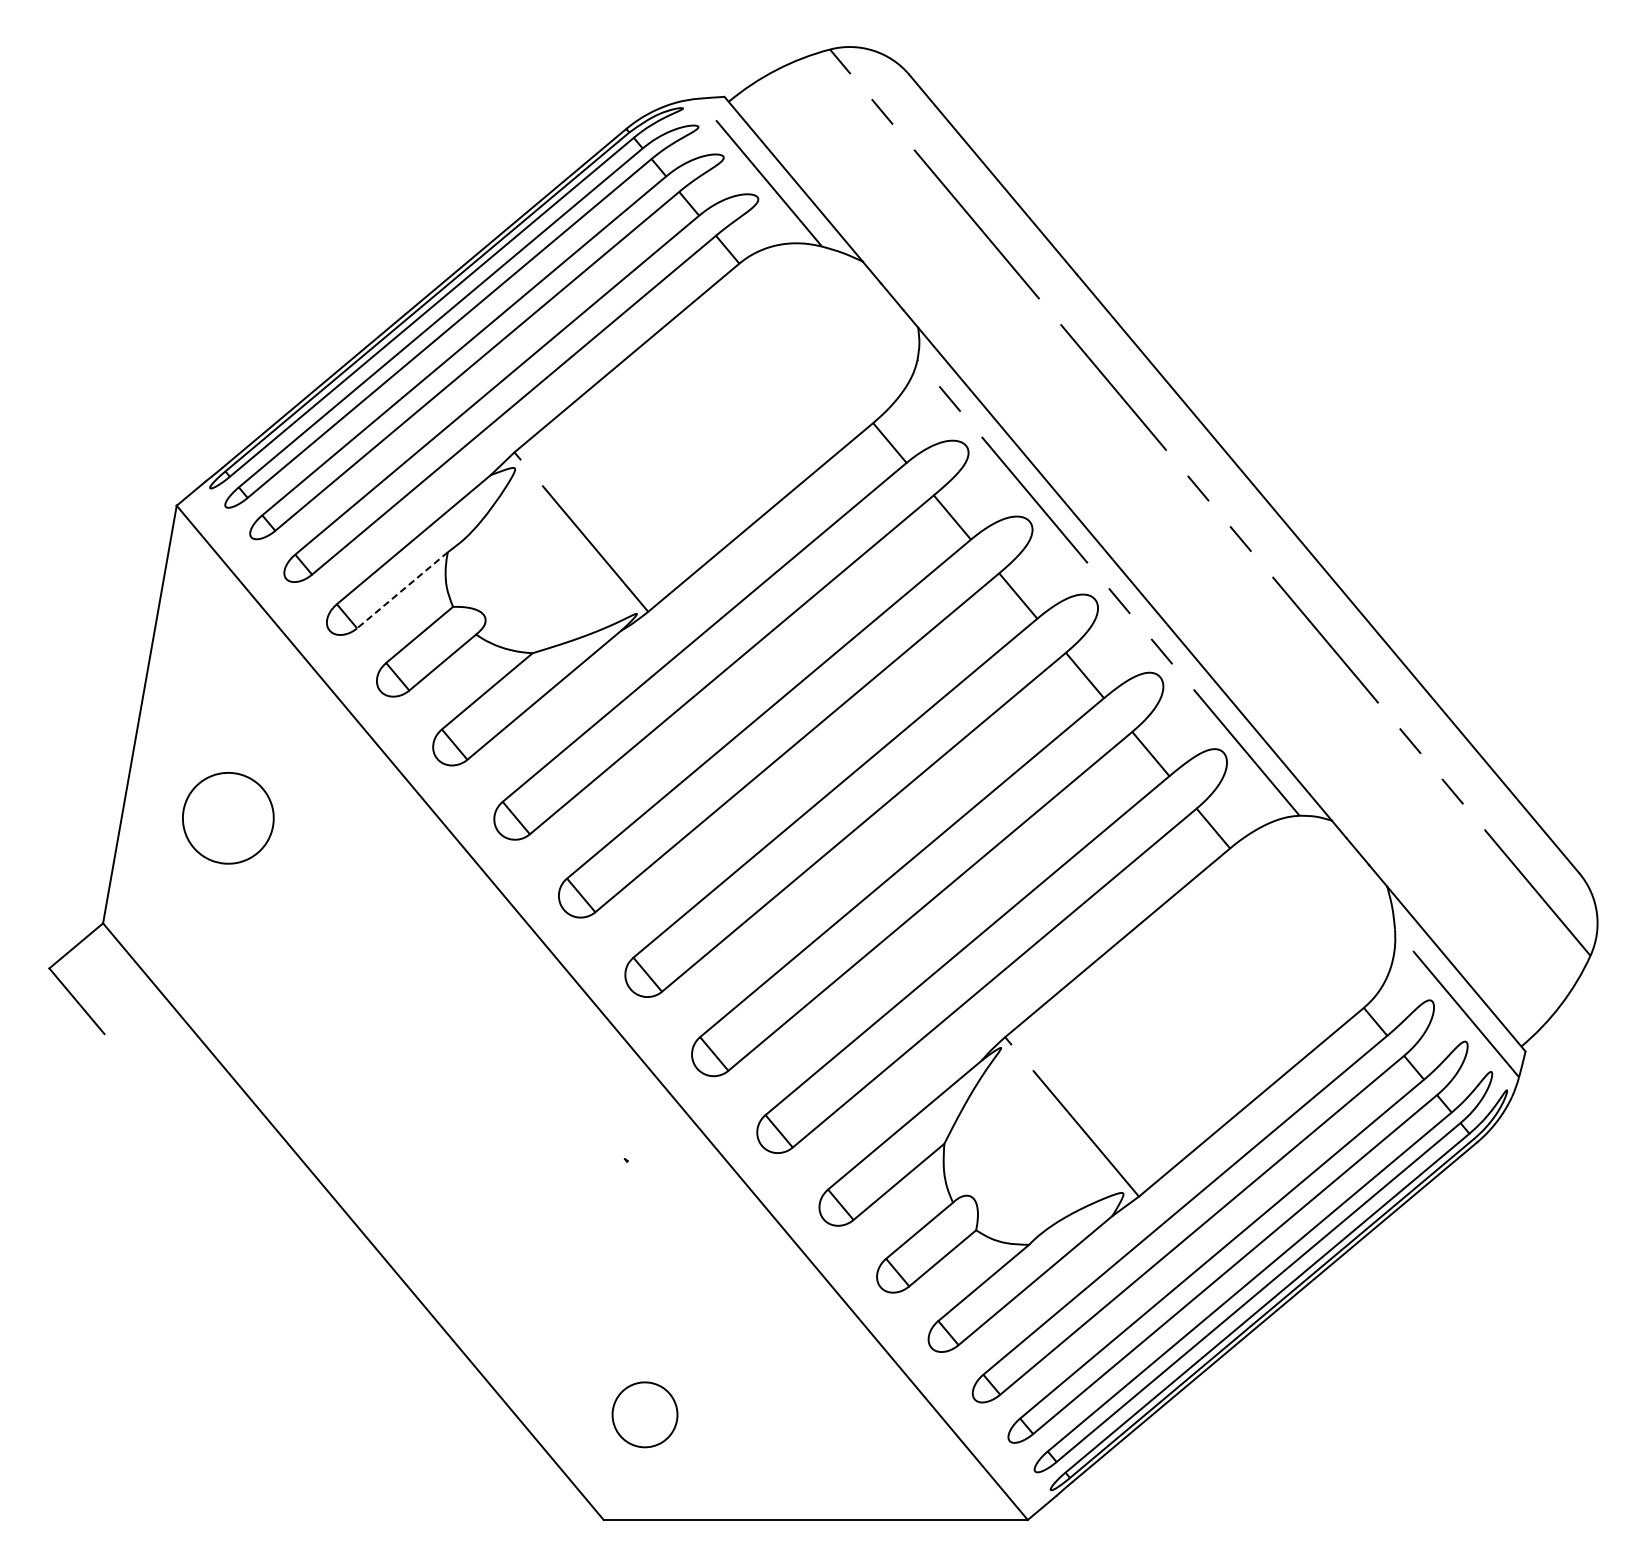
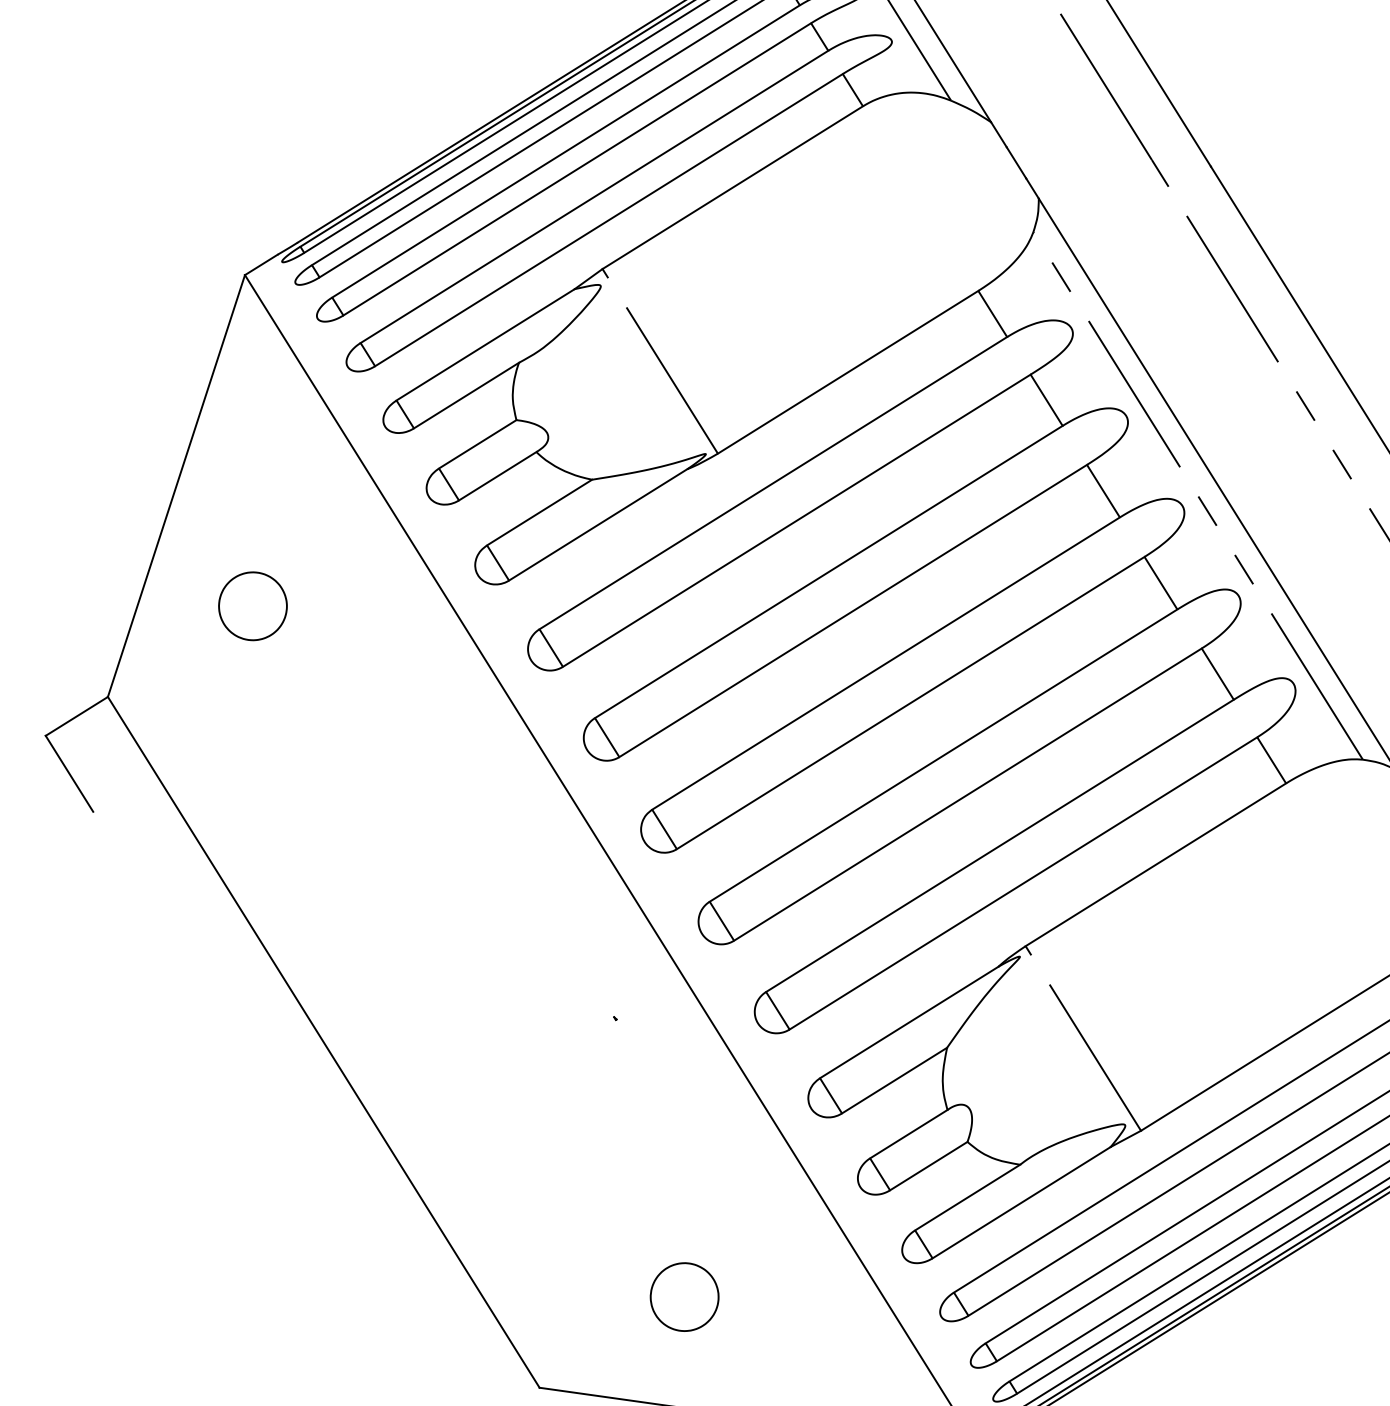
line: (402, 590) -> (466, 395), dashed -> solid
part: (228, 817) -> (253, 605), size x0.71
part: (644, 1414) -> (684, 1296), moved

